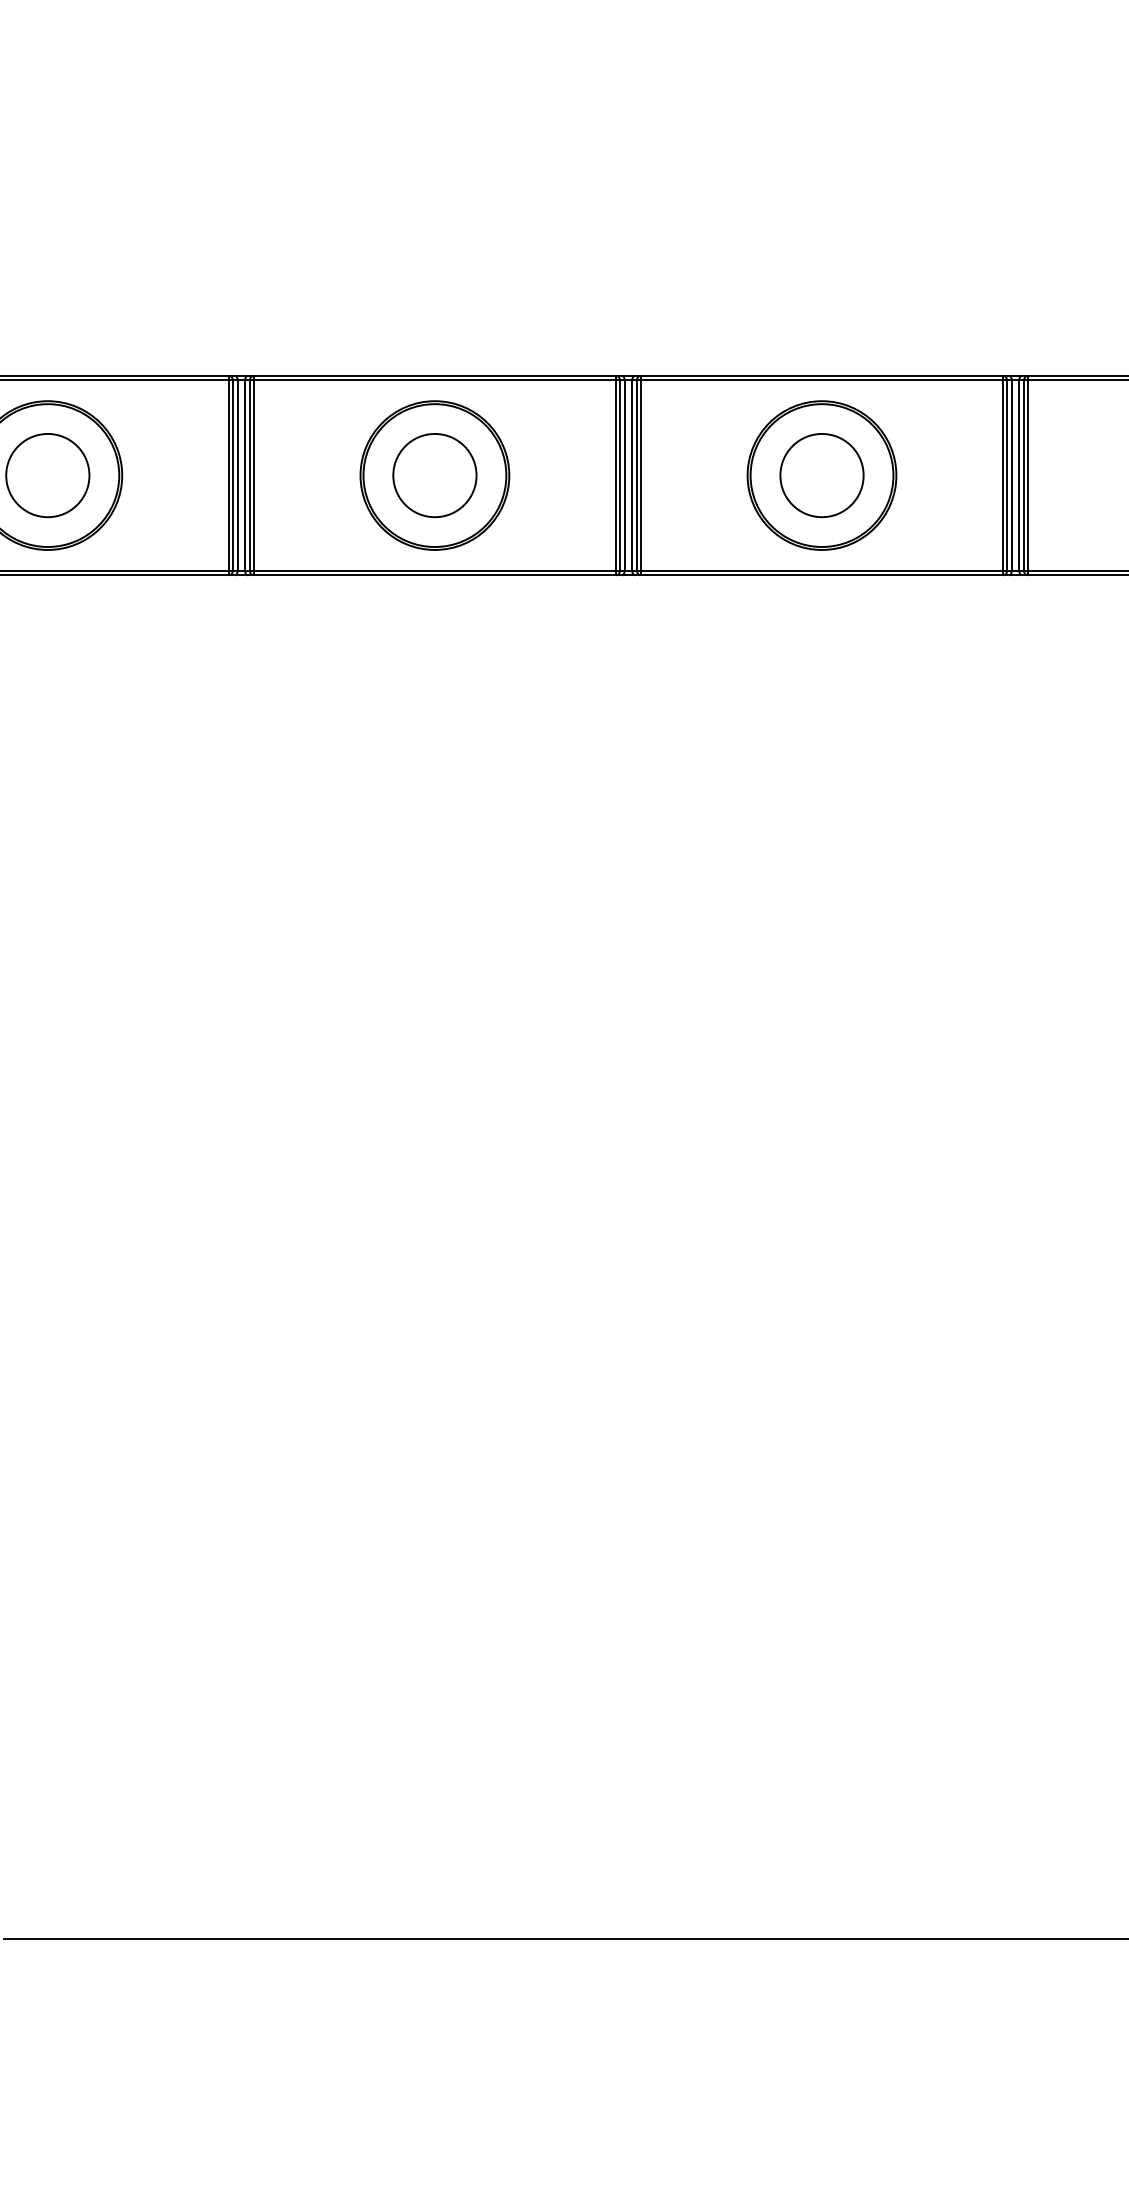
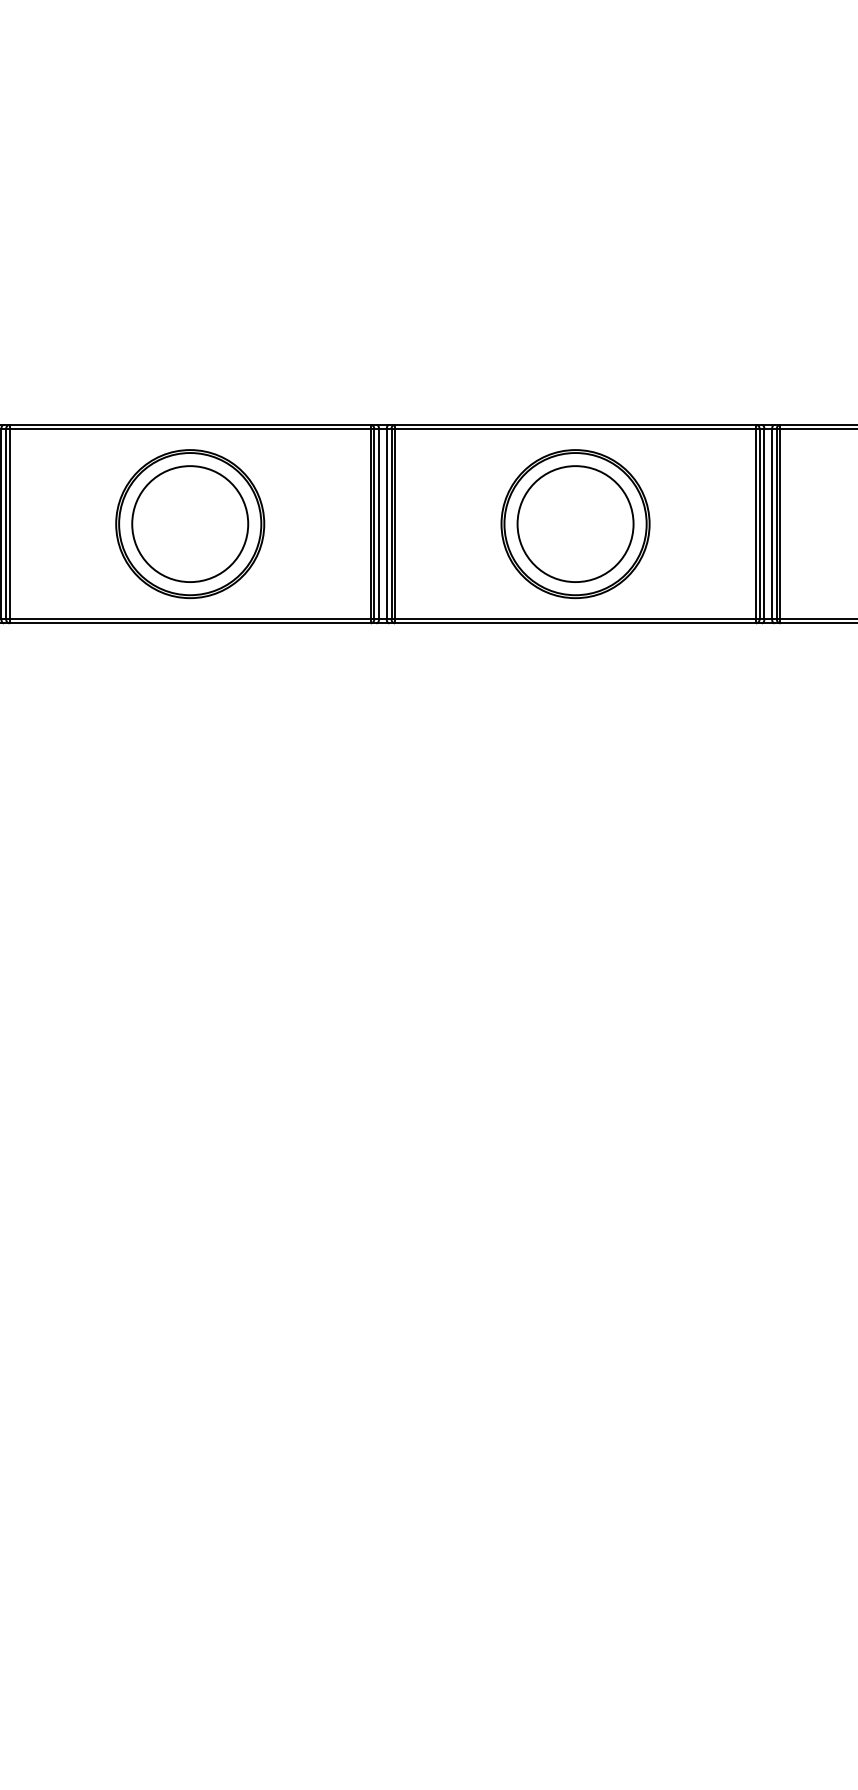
circle: (434, 475) -> (189, 524), size x1.4
circle: (821, 475) -> (575, 524), size x1.4

